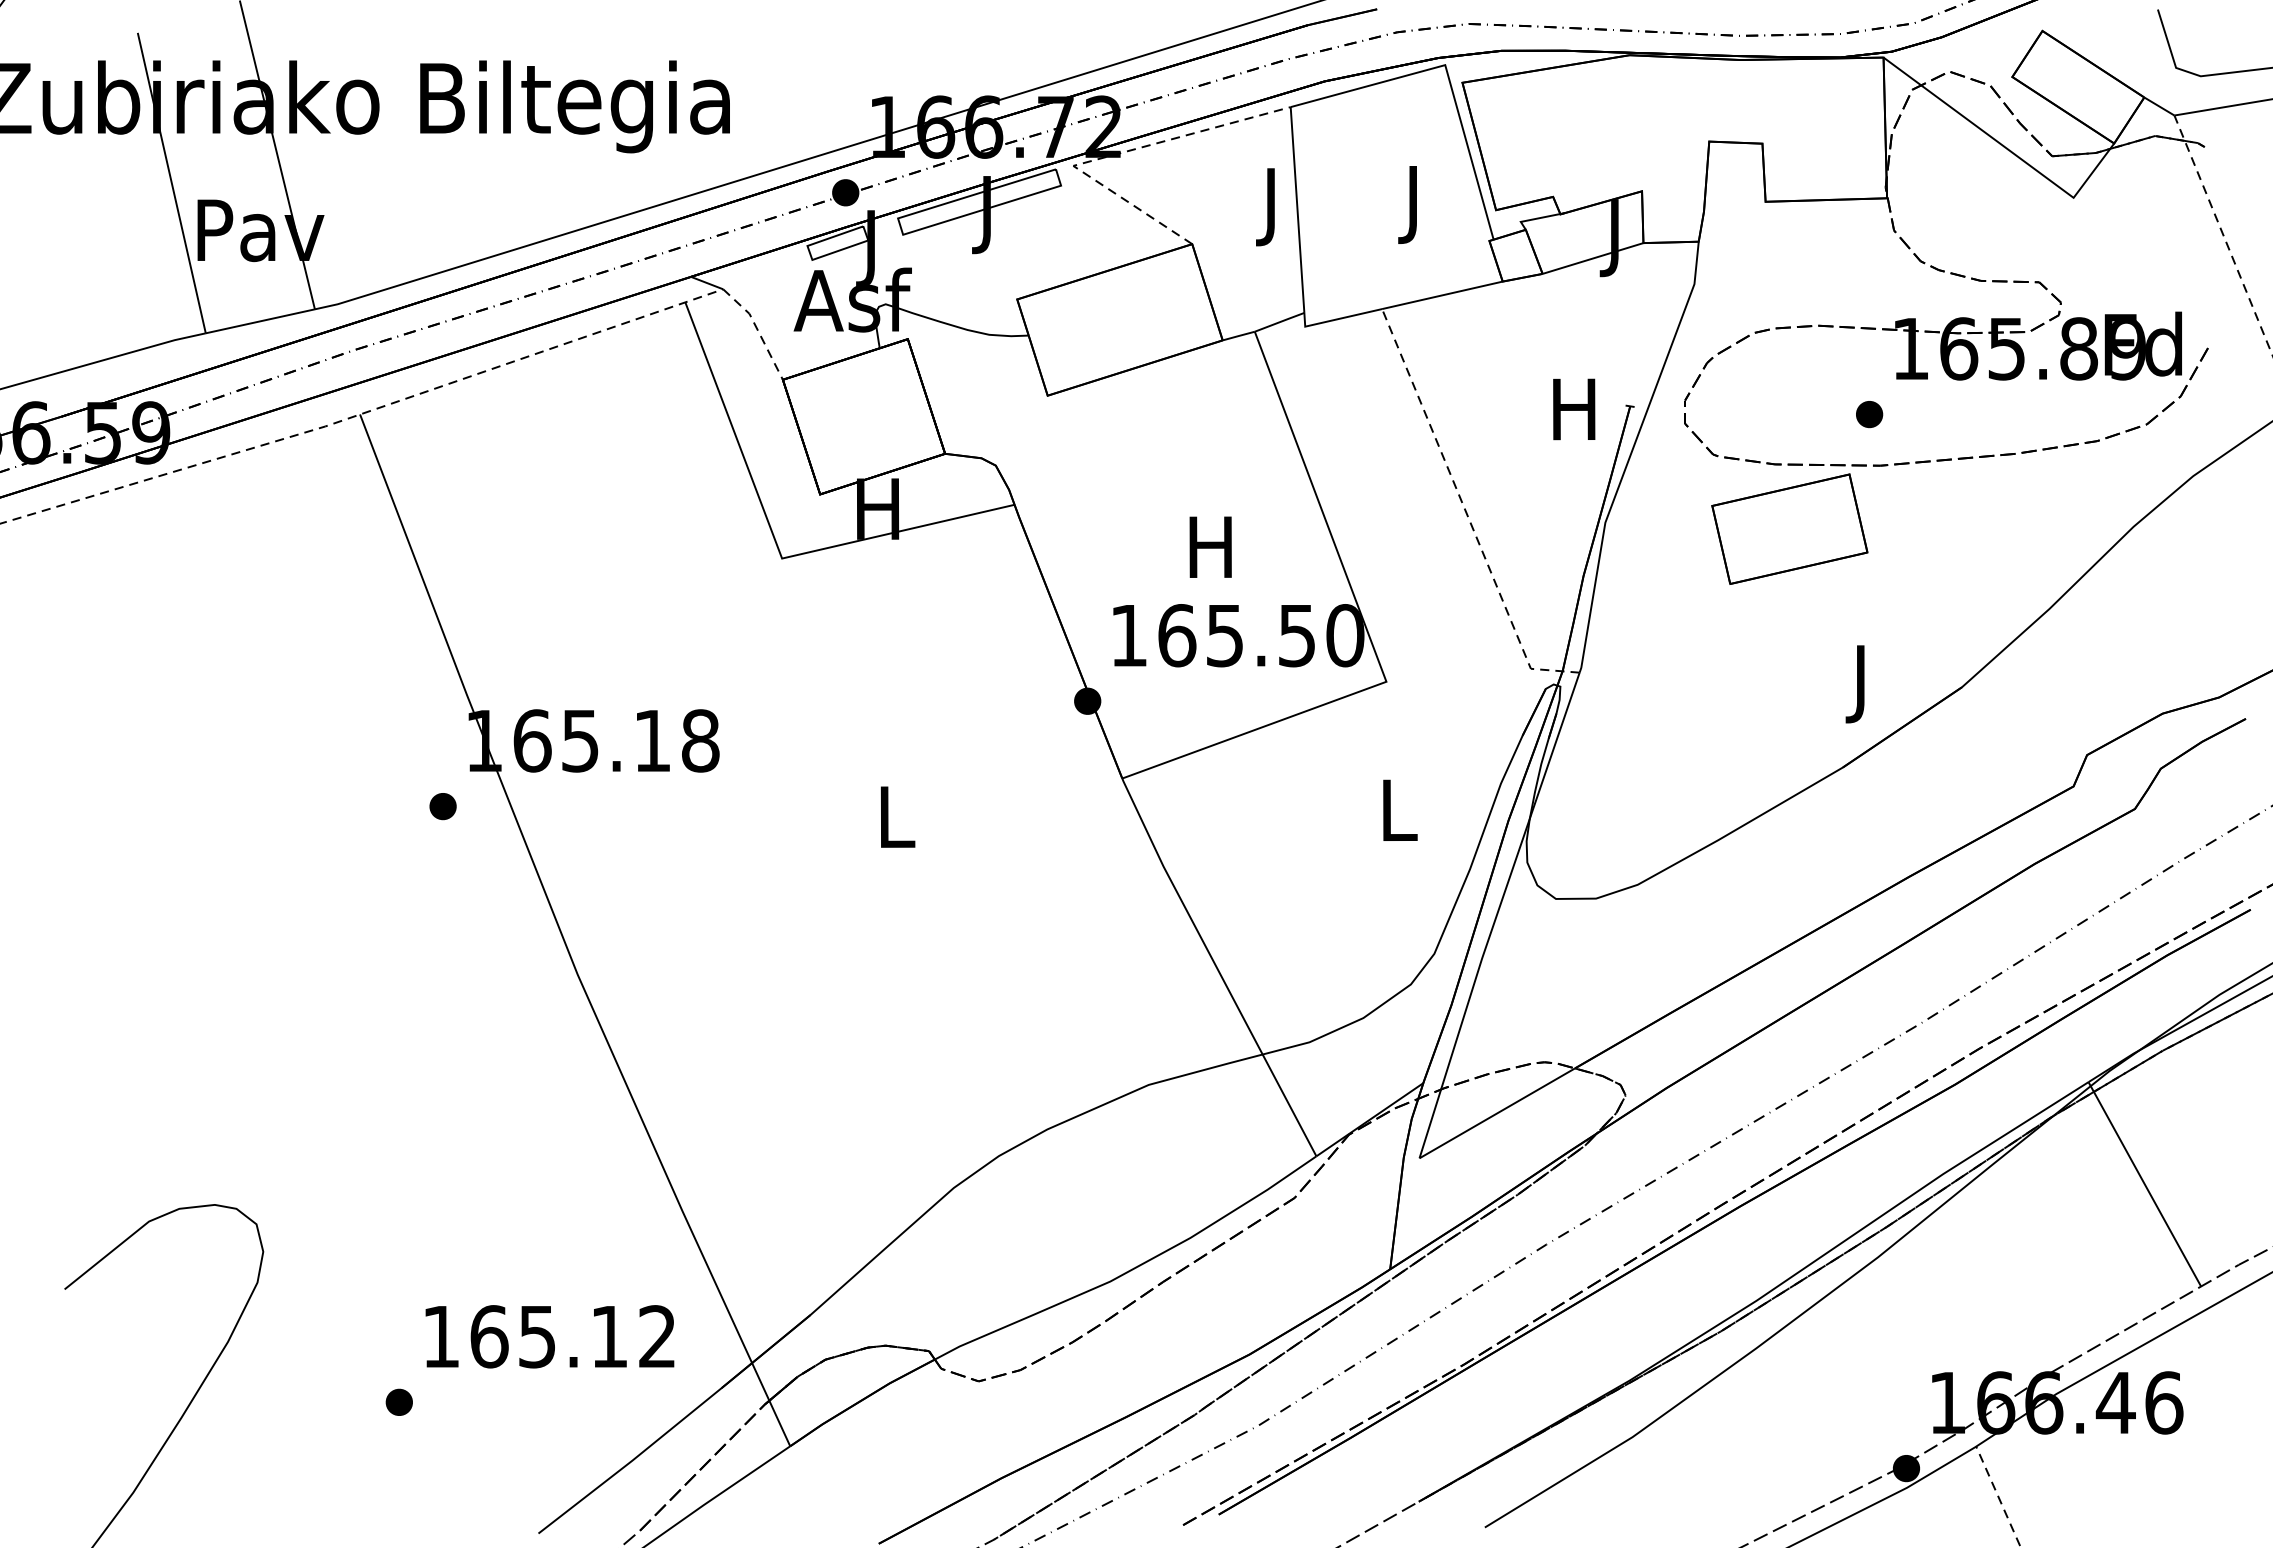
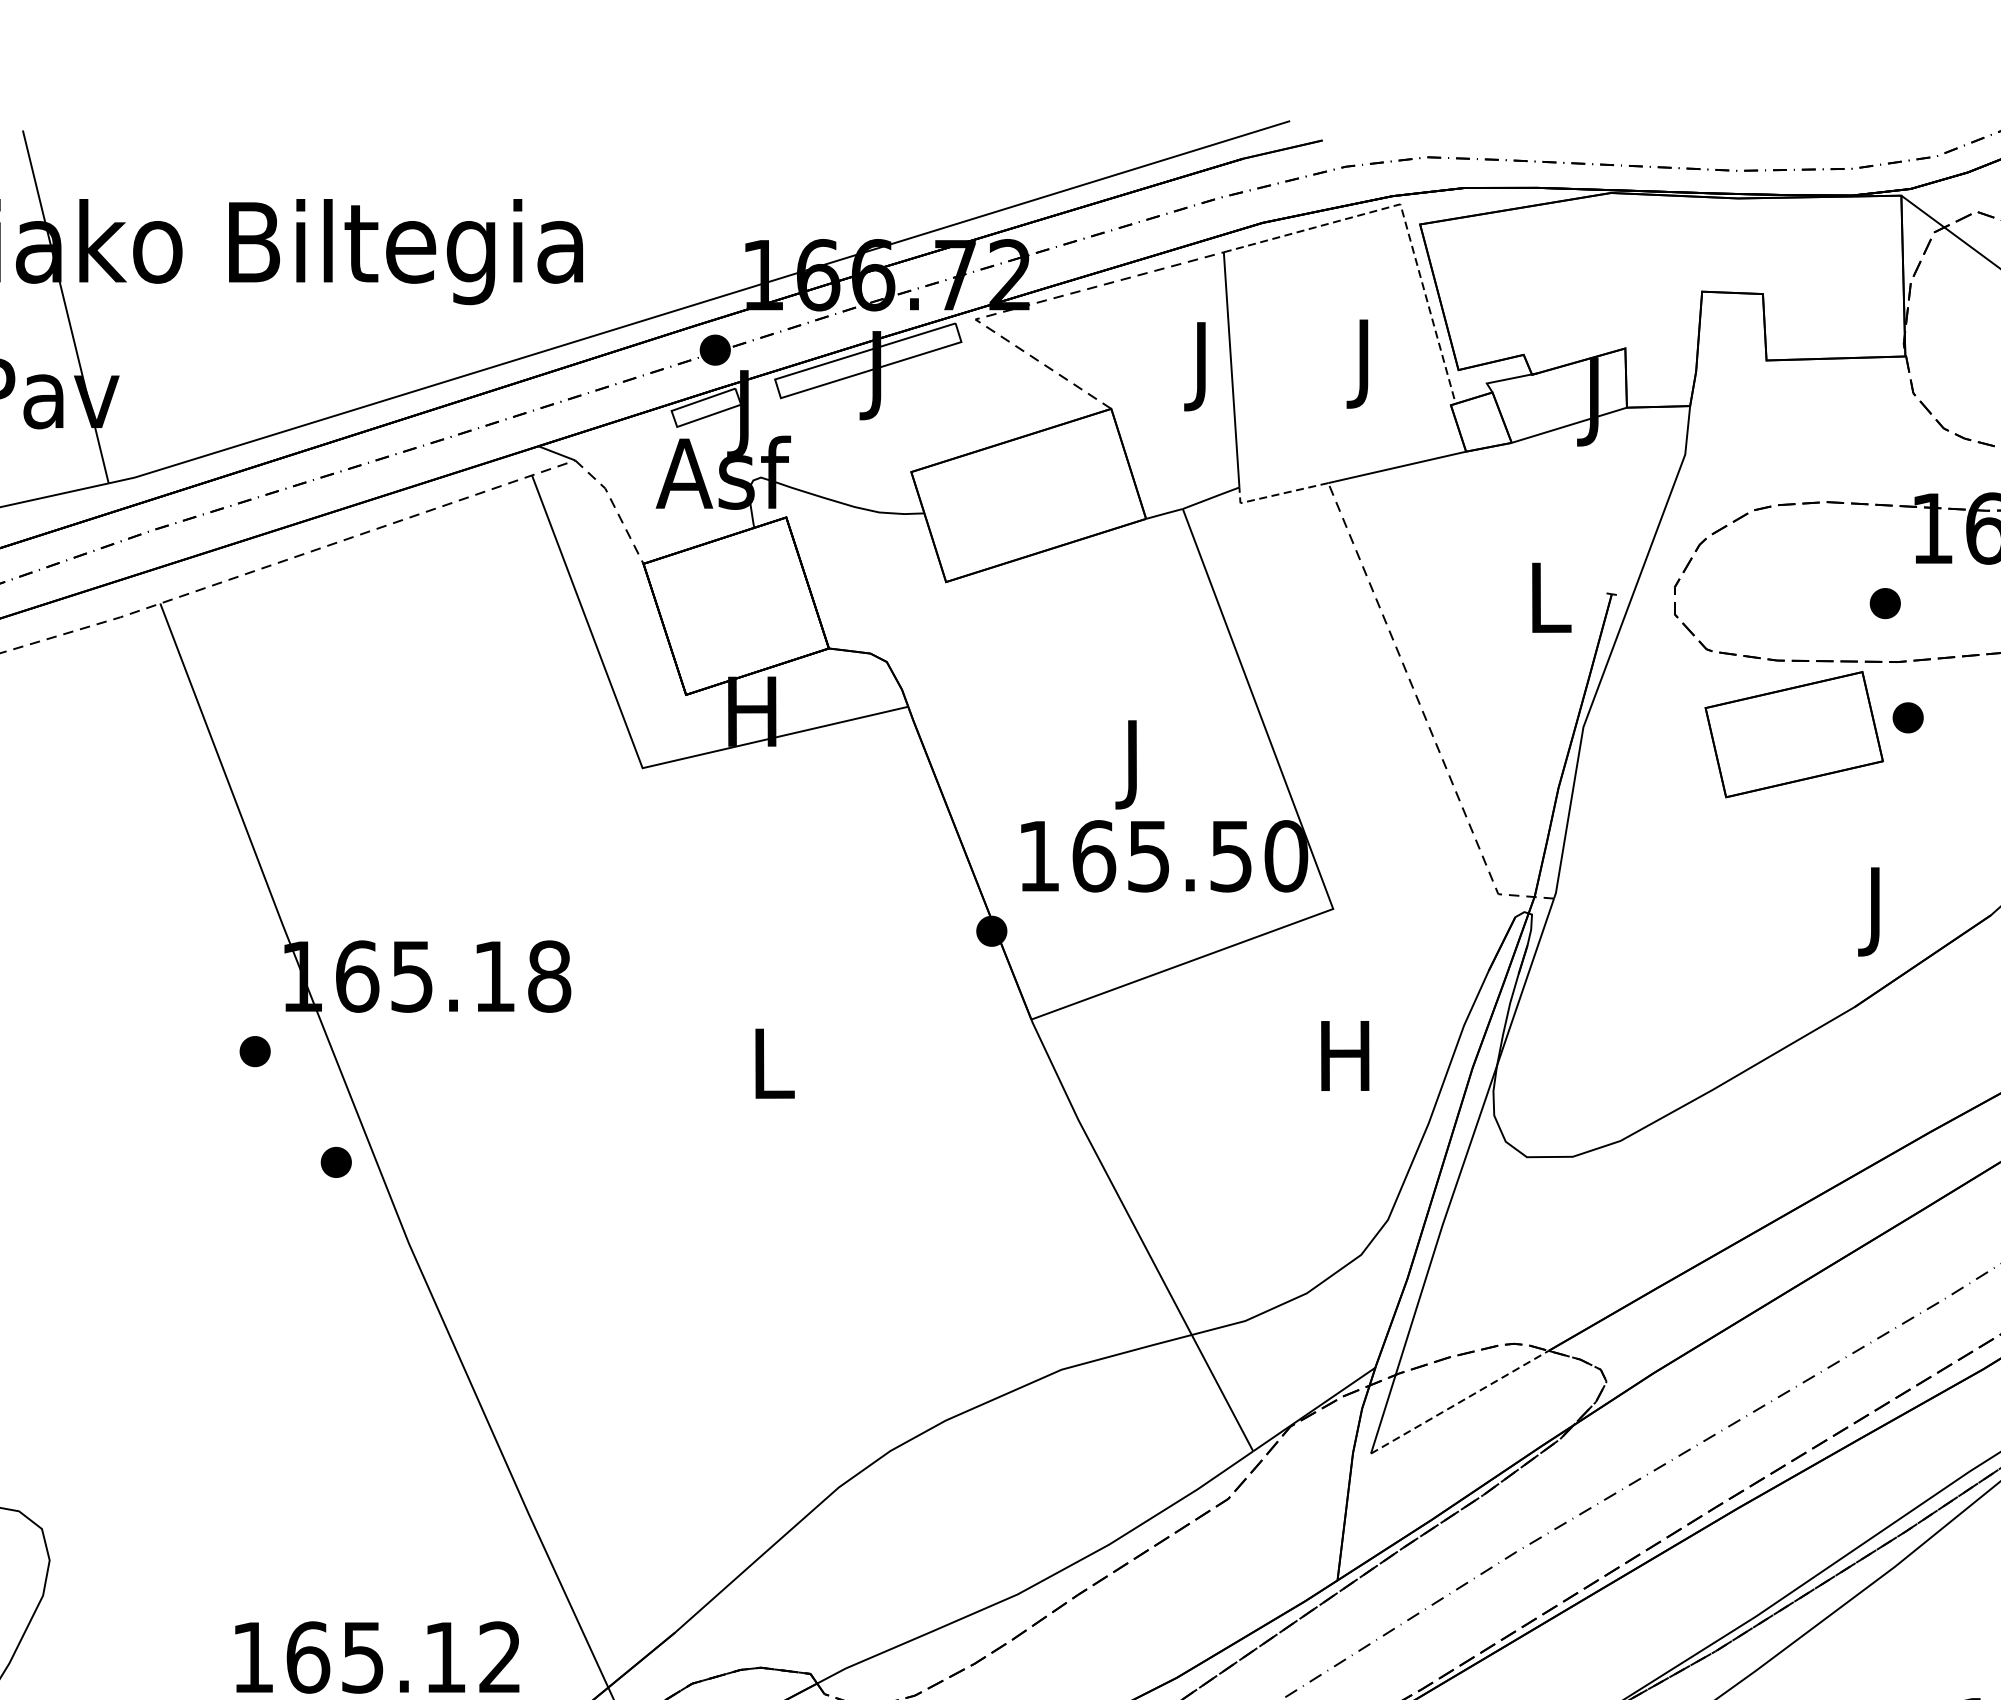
line: (1447, 74) -> (1403, 215), solid -> dashed
line: (1336, 319) -> (1276, 494), solid -> dashed
text: (1574, 409) -> (1548, 597), H -> L
part: (1889, 514) -> (1908, 717), added
text: (1210, 555) -> (1132, 764), H -> J
text: (1396, 810) -> (1344, 1056), L -> H
part: (513, 903) -> (335, 1162), added
line: (1497, 1113) -> (1460, 1402), solid -> dashed

